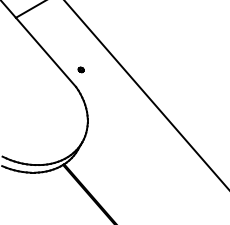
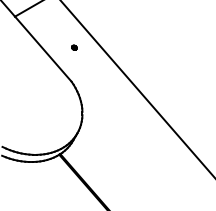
part: (80, 69) -> (73, 47), moved

